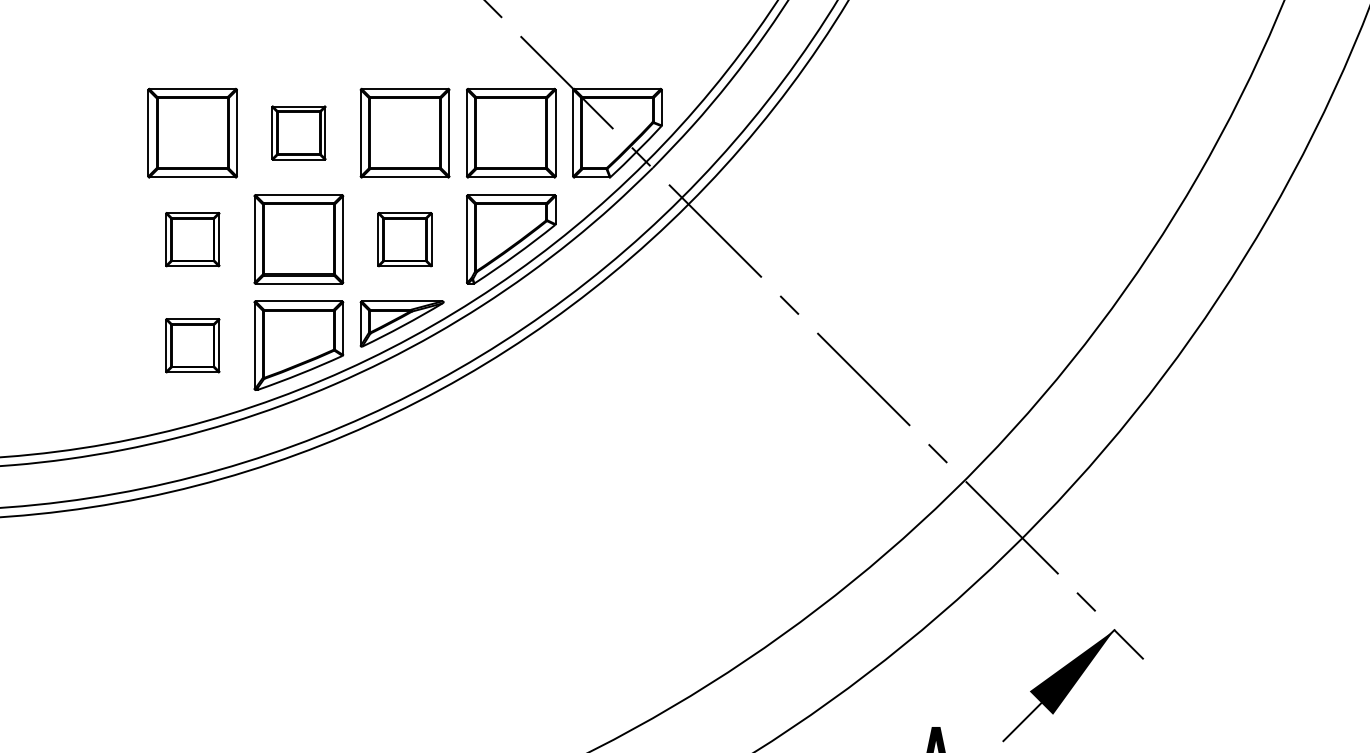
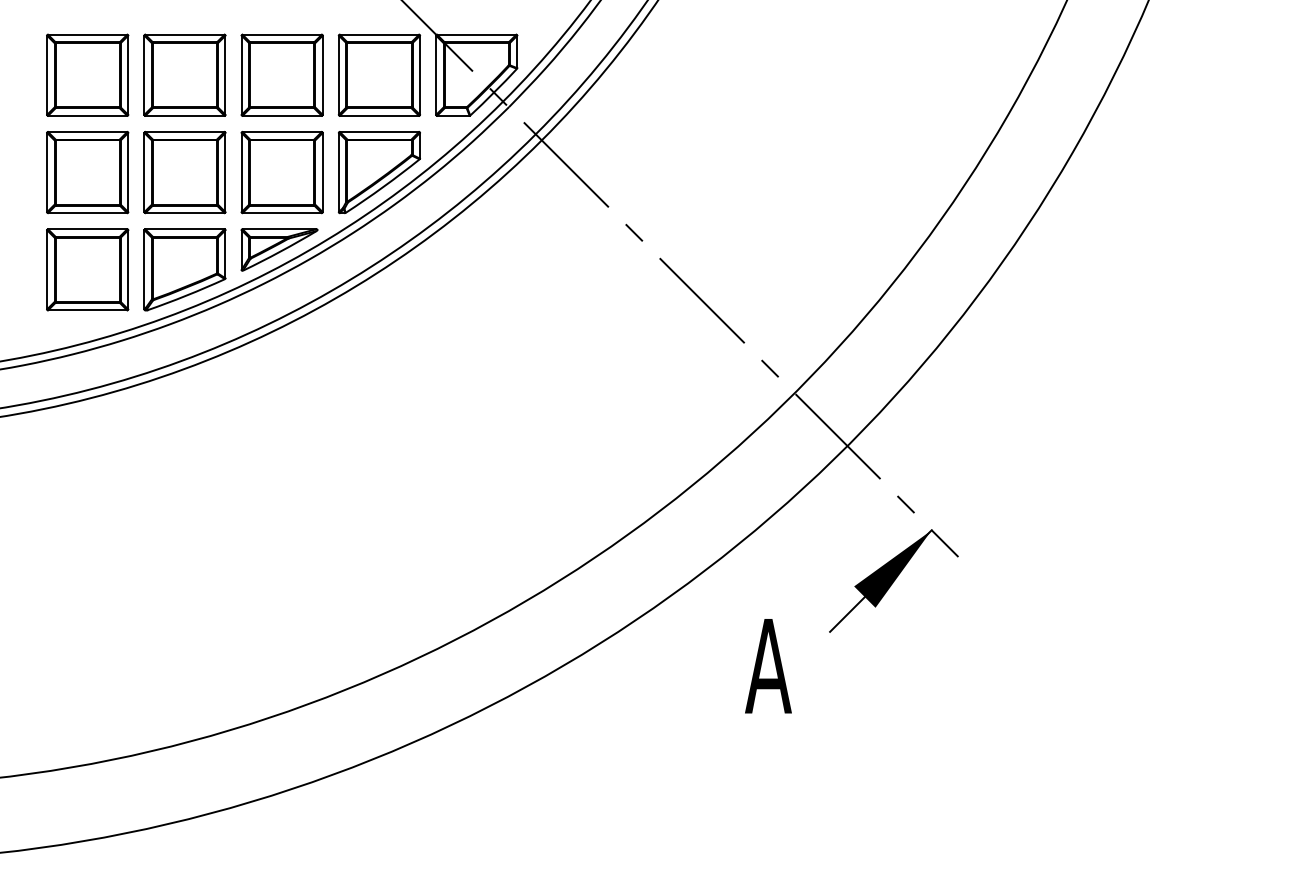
part: (298, 132) -> (184, 74), size x1.67
part: (192, 239) -> (87, 172), size x1.67
part: (404, 239) -> (281, 172), size x1.67
part: (192, 345) -> (87, 269), size x1.67

